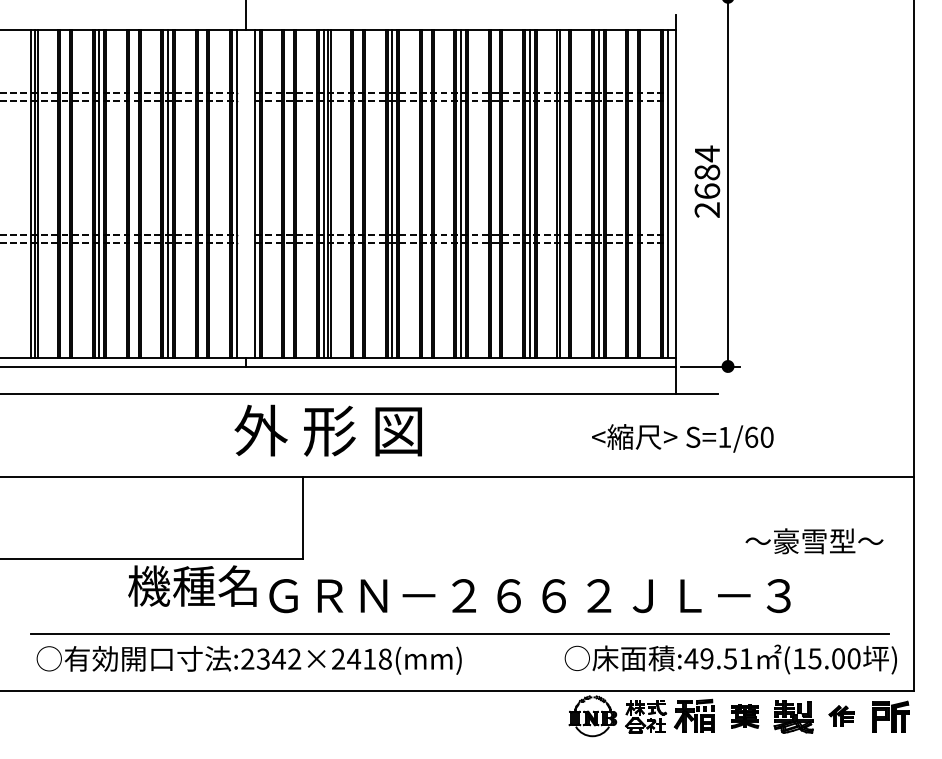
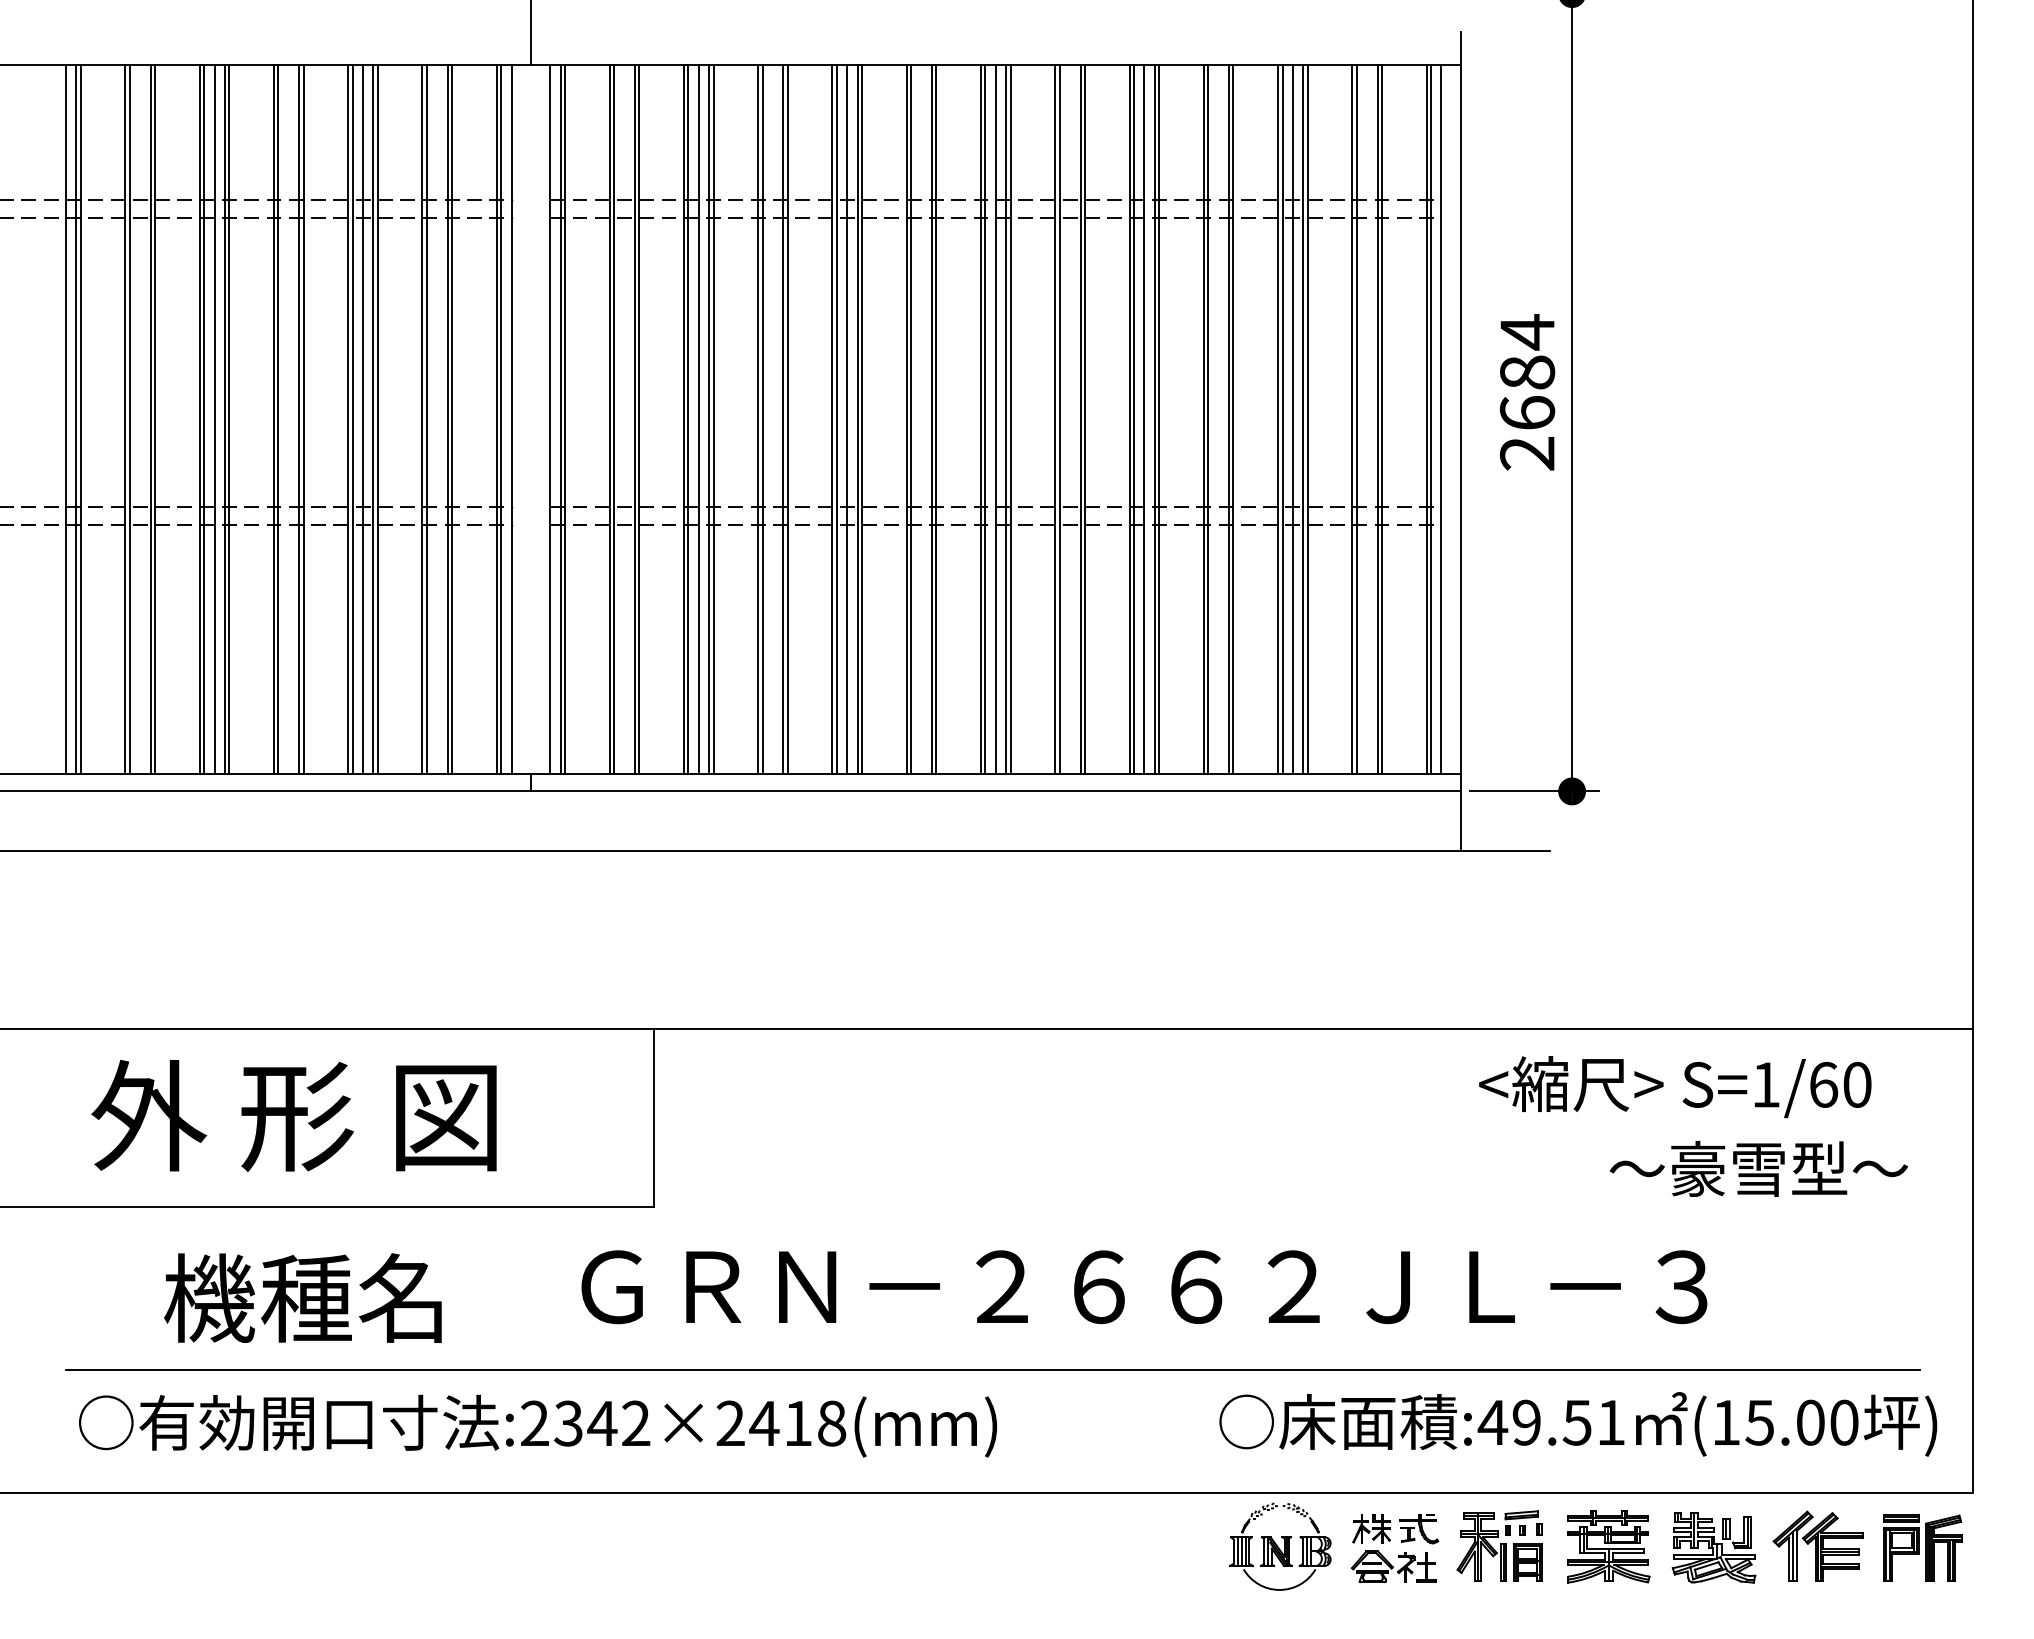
text: (327, 430) -> (292, 1115), moved
text: (682, 438) -> (1674, 1087), moved
text: (192, 585) -> (303, 1296), moved
part: (841, 715) -> (1817, 1545), size x1.67
part: (744, 716) -> (1607, 1547), size x1.43

